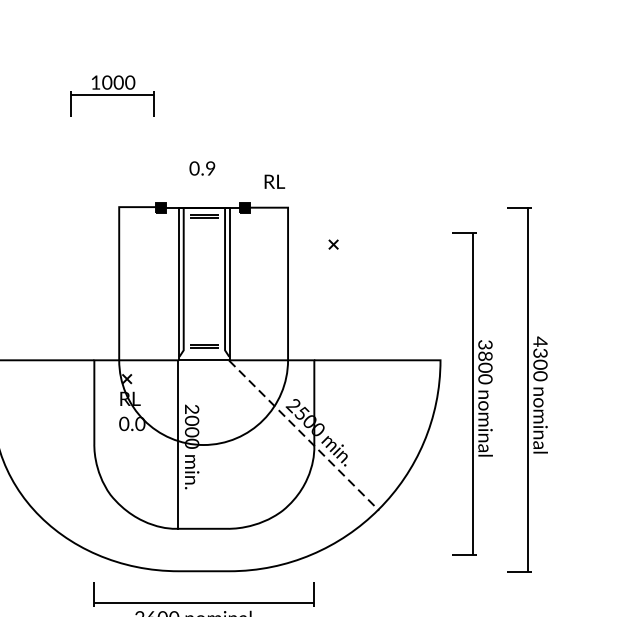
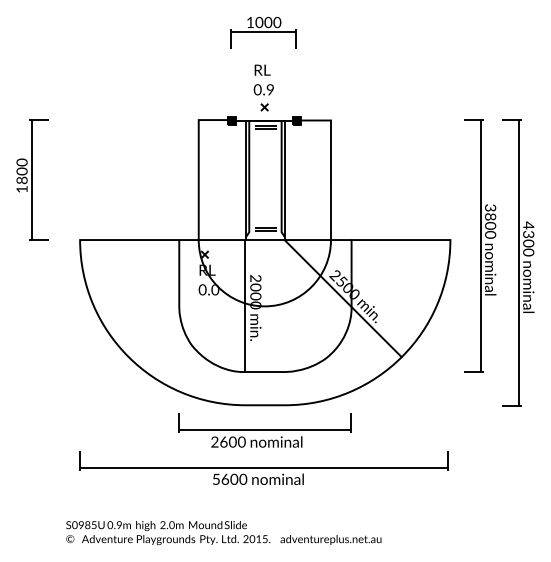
part: (112, 95) -> (263, 32), moved
text: (274, 180) -> (262, 69), moved
part: (333, 244) -> (264, 107), moved
part: (472, 392) -> (480, 245), moved
line: (304, 436) -> (343, 299), dashed -> solid

